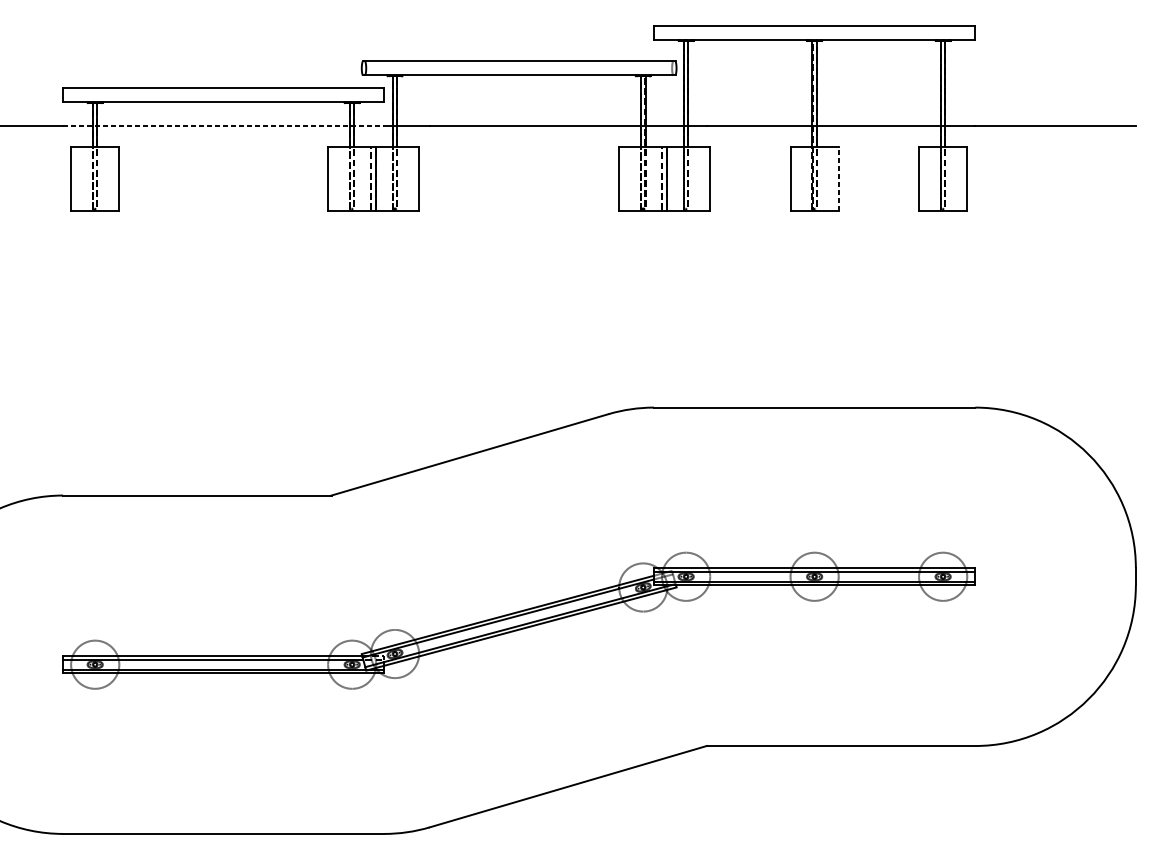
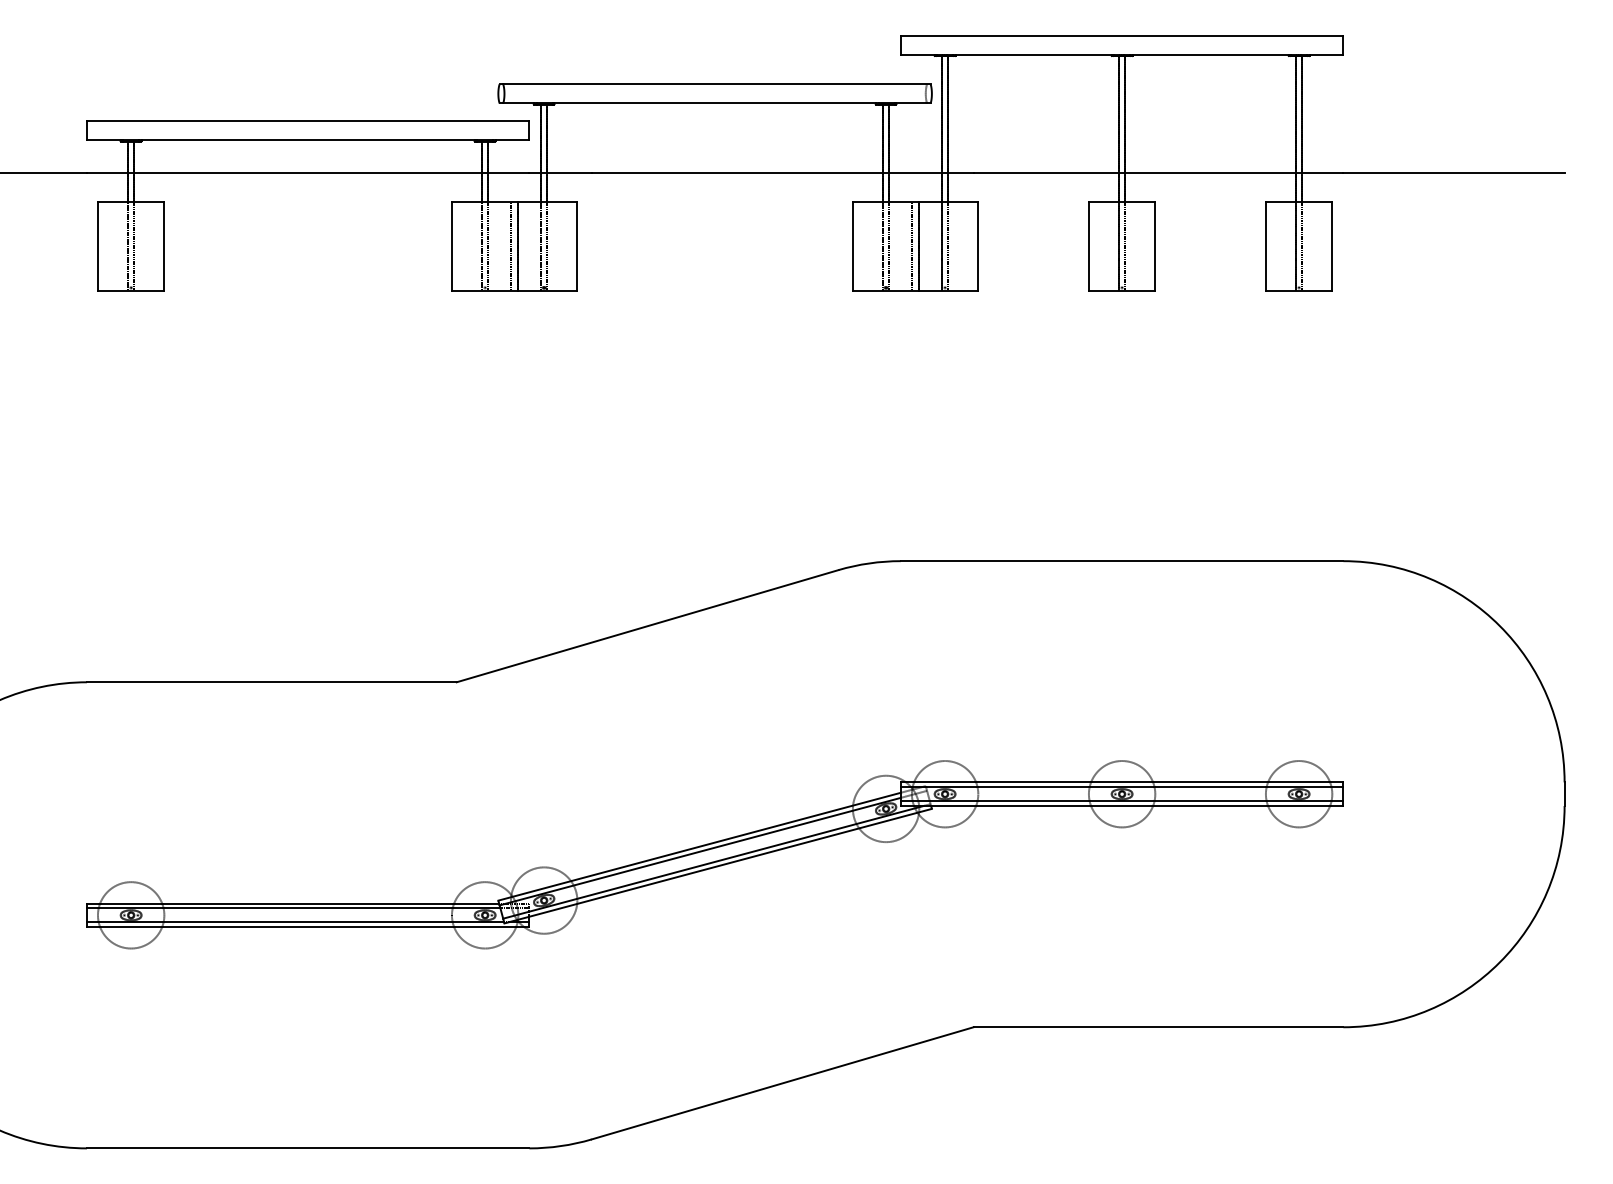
line: (223, 125) -> (308, 172), dashed -> solid
line: (838, 179) -> (1155, 246), dashed -> solid

